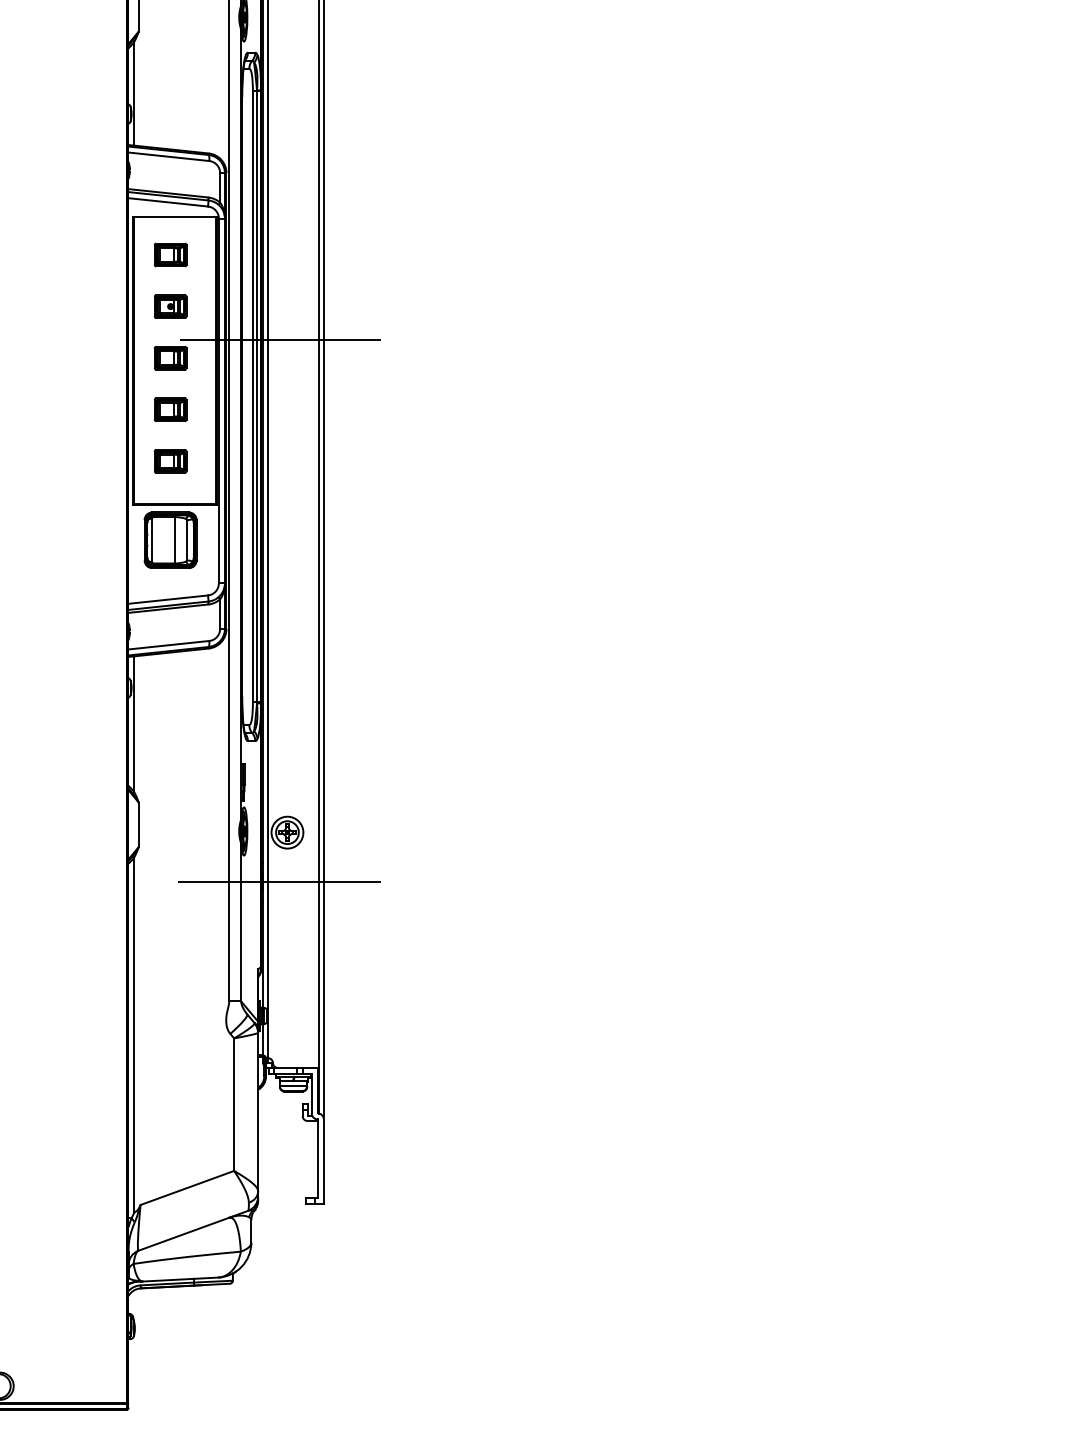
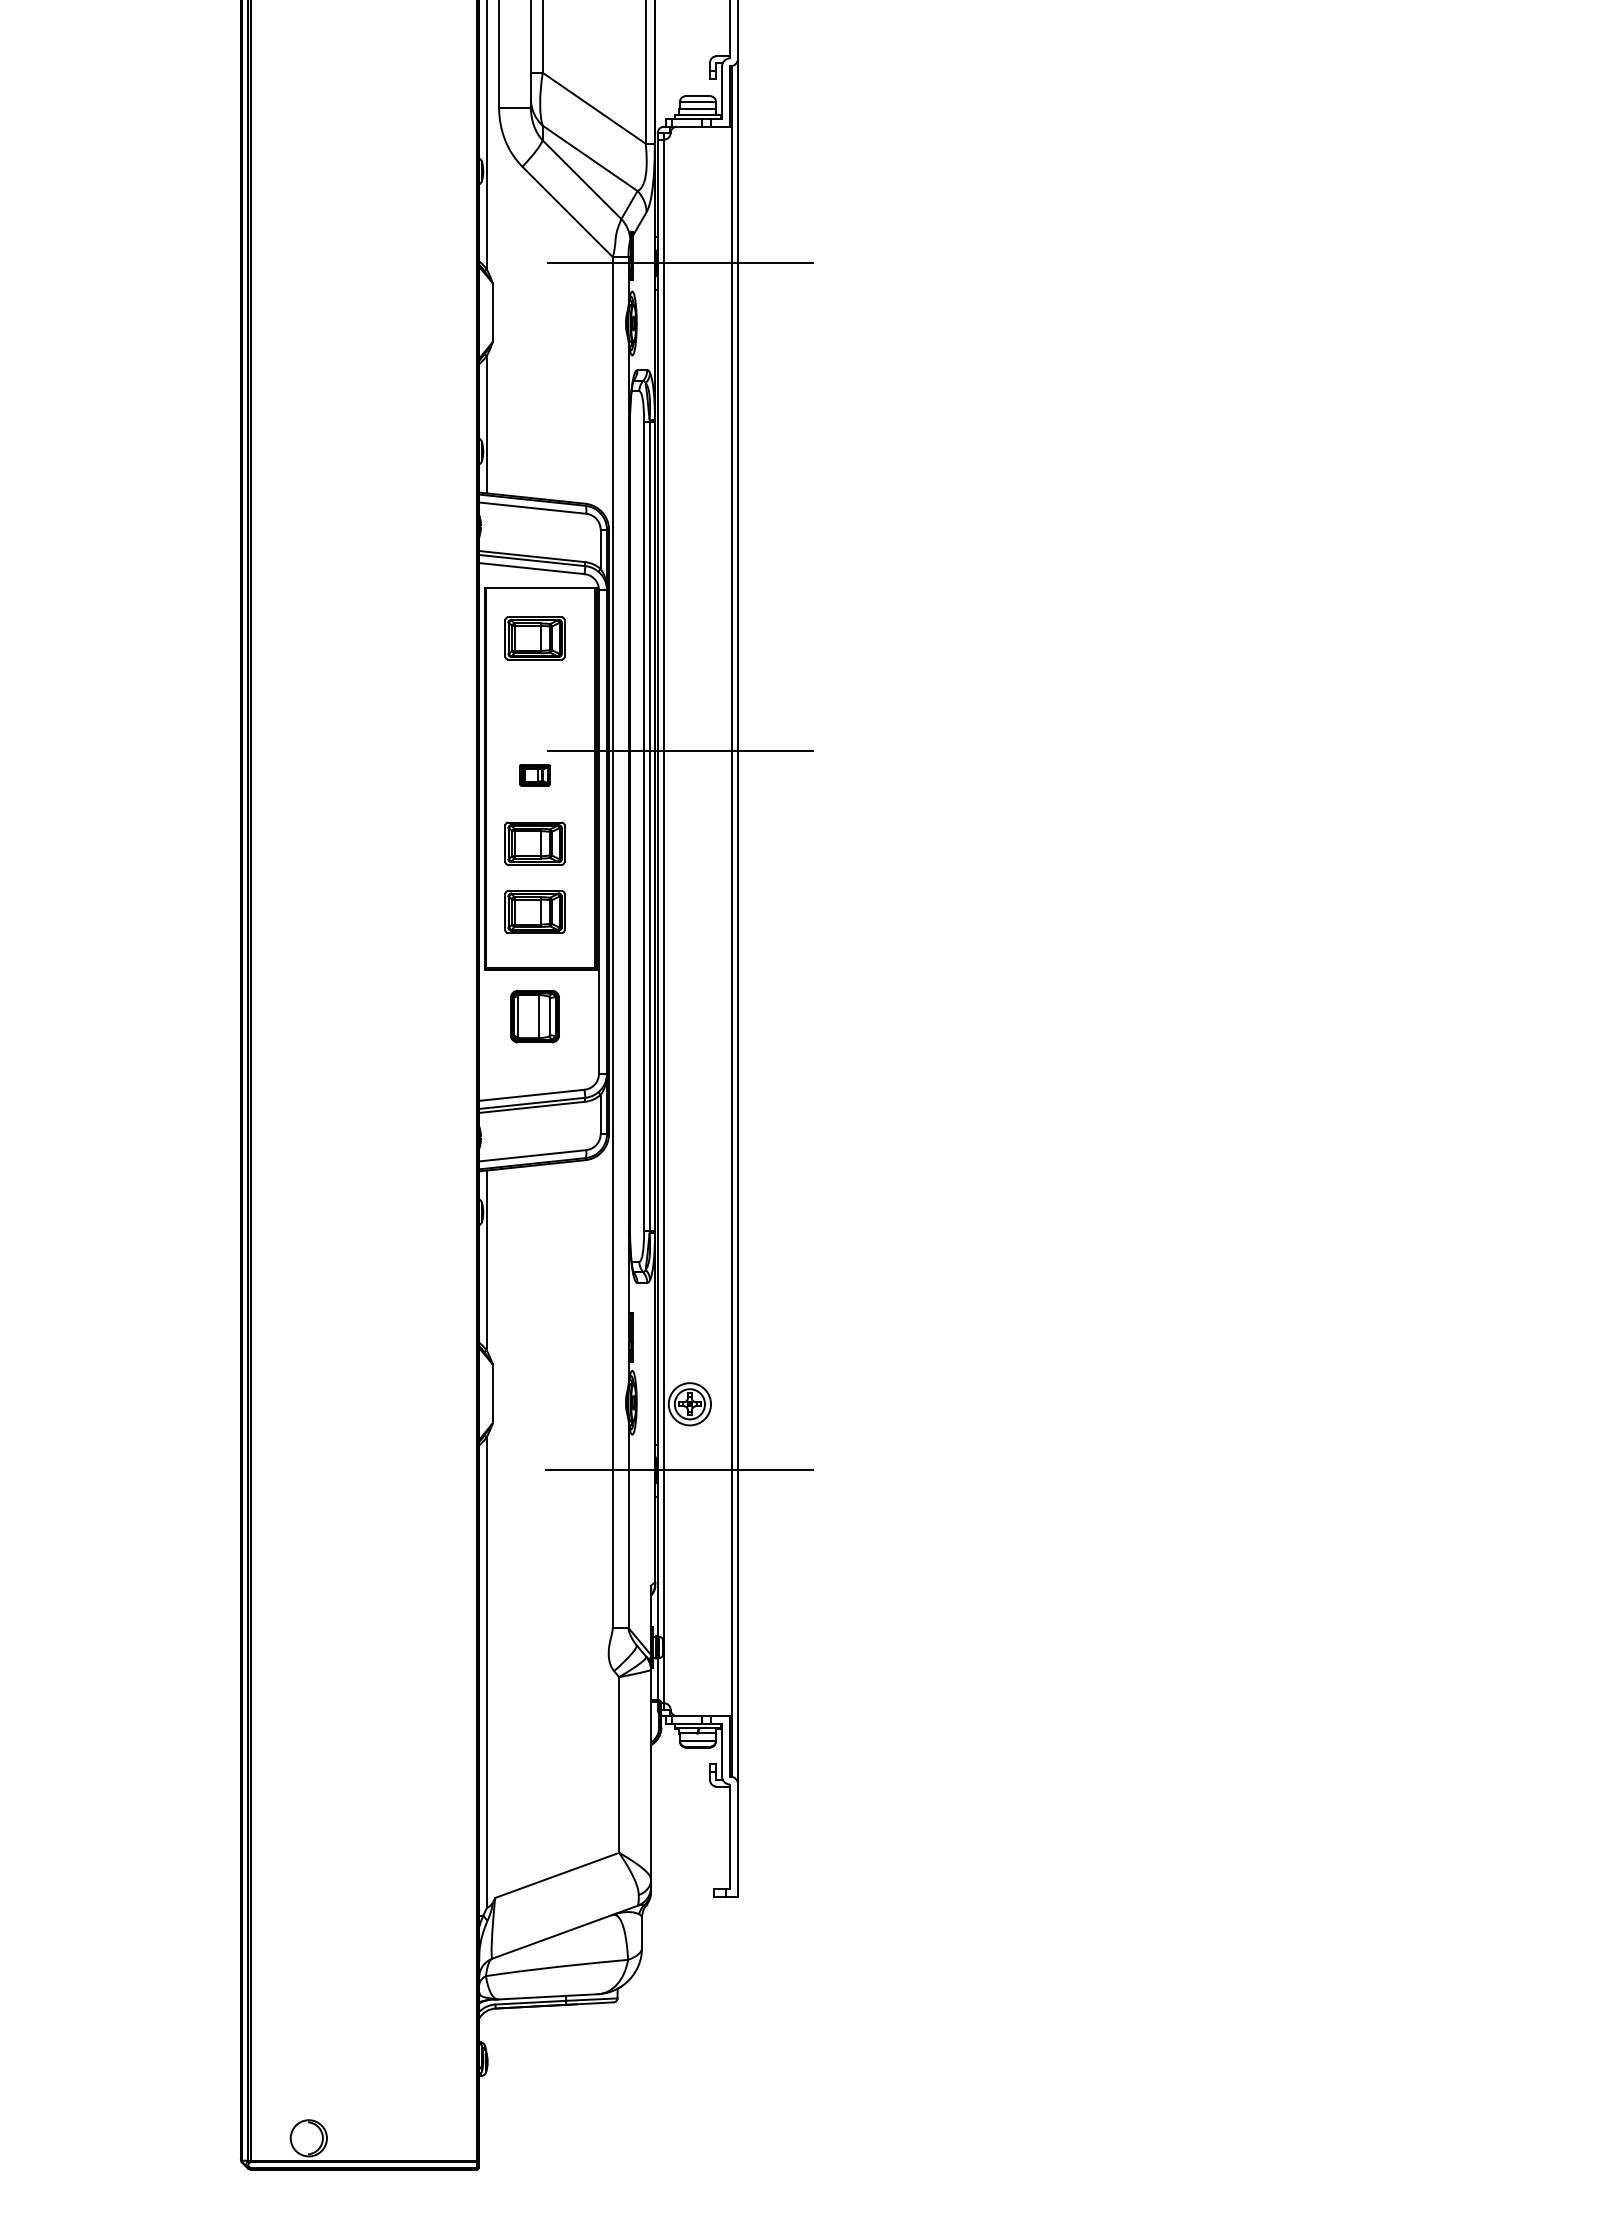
part: (170, 255) -> (534, 638), size x1.4
part: (170, 306) -> (534, 706), removed
part: (170, 358) -> (534, 775), size x0.7
part: (170, 409) -> (534, 843), size x1.4
part: (170, 460) -> (534, 911), size x1.4
part: (170, 540) -> (534, 1016), size x0.7

